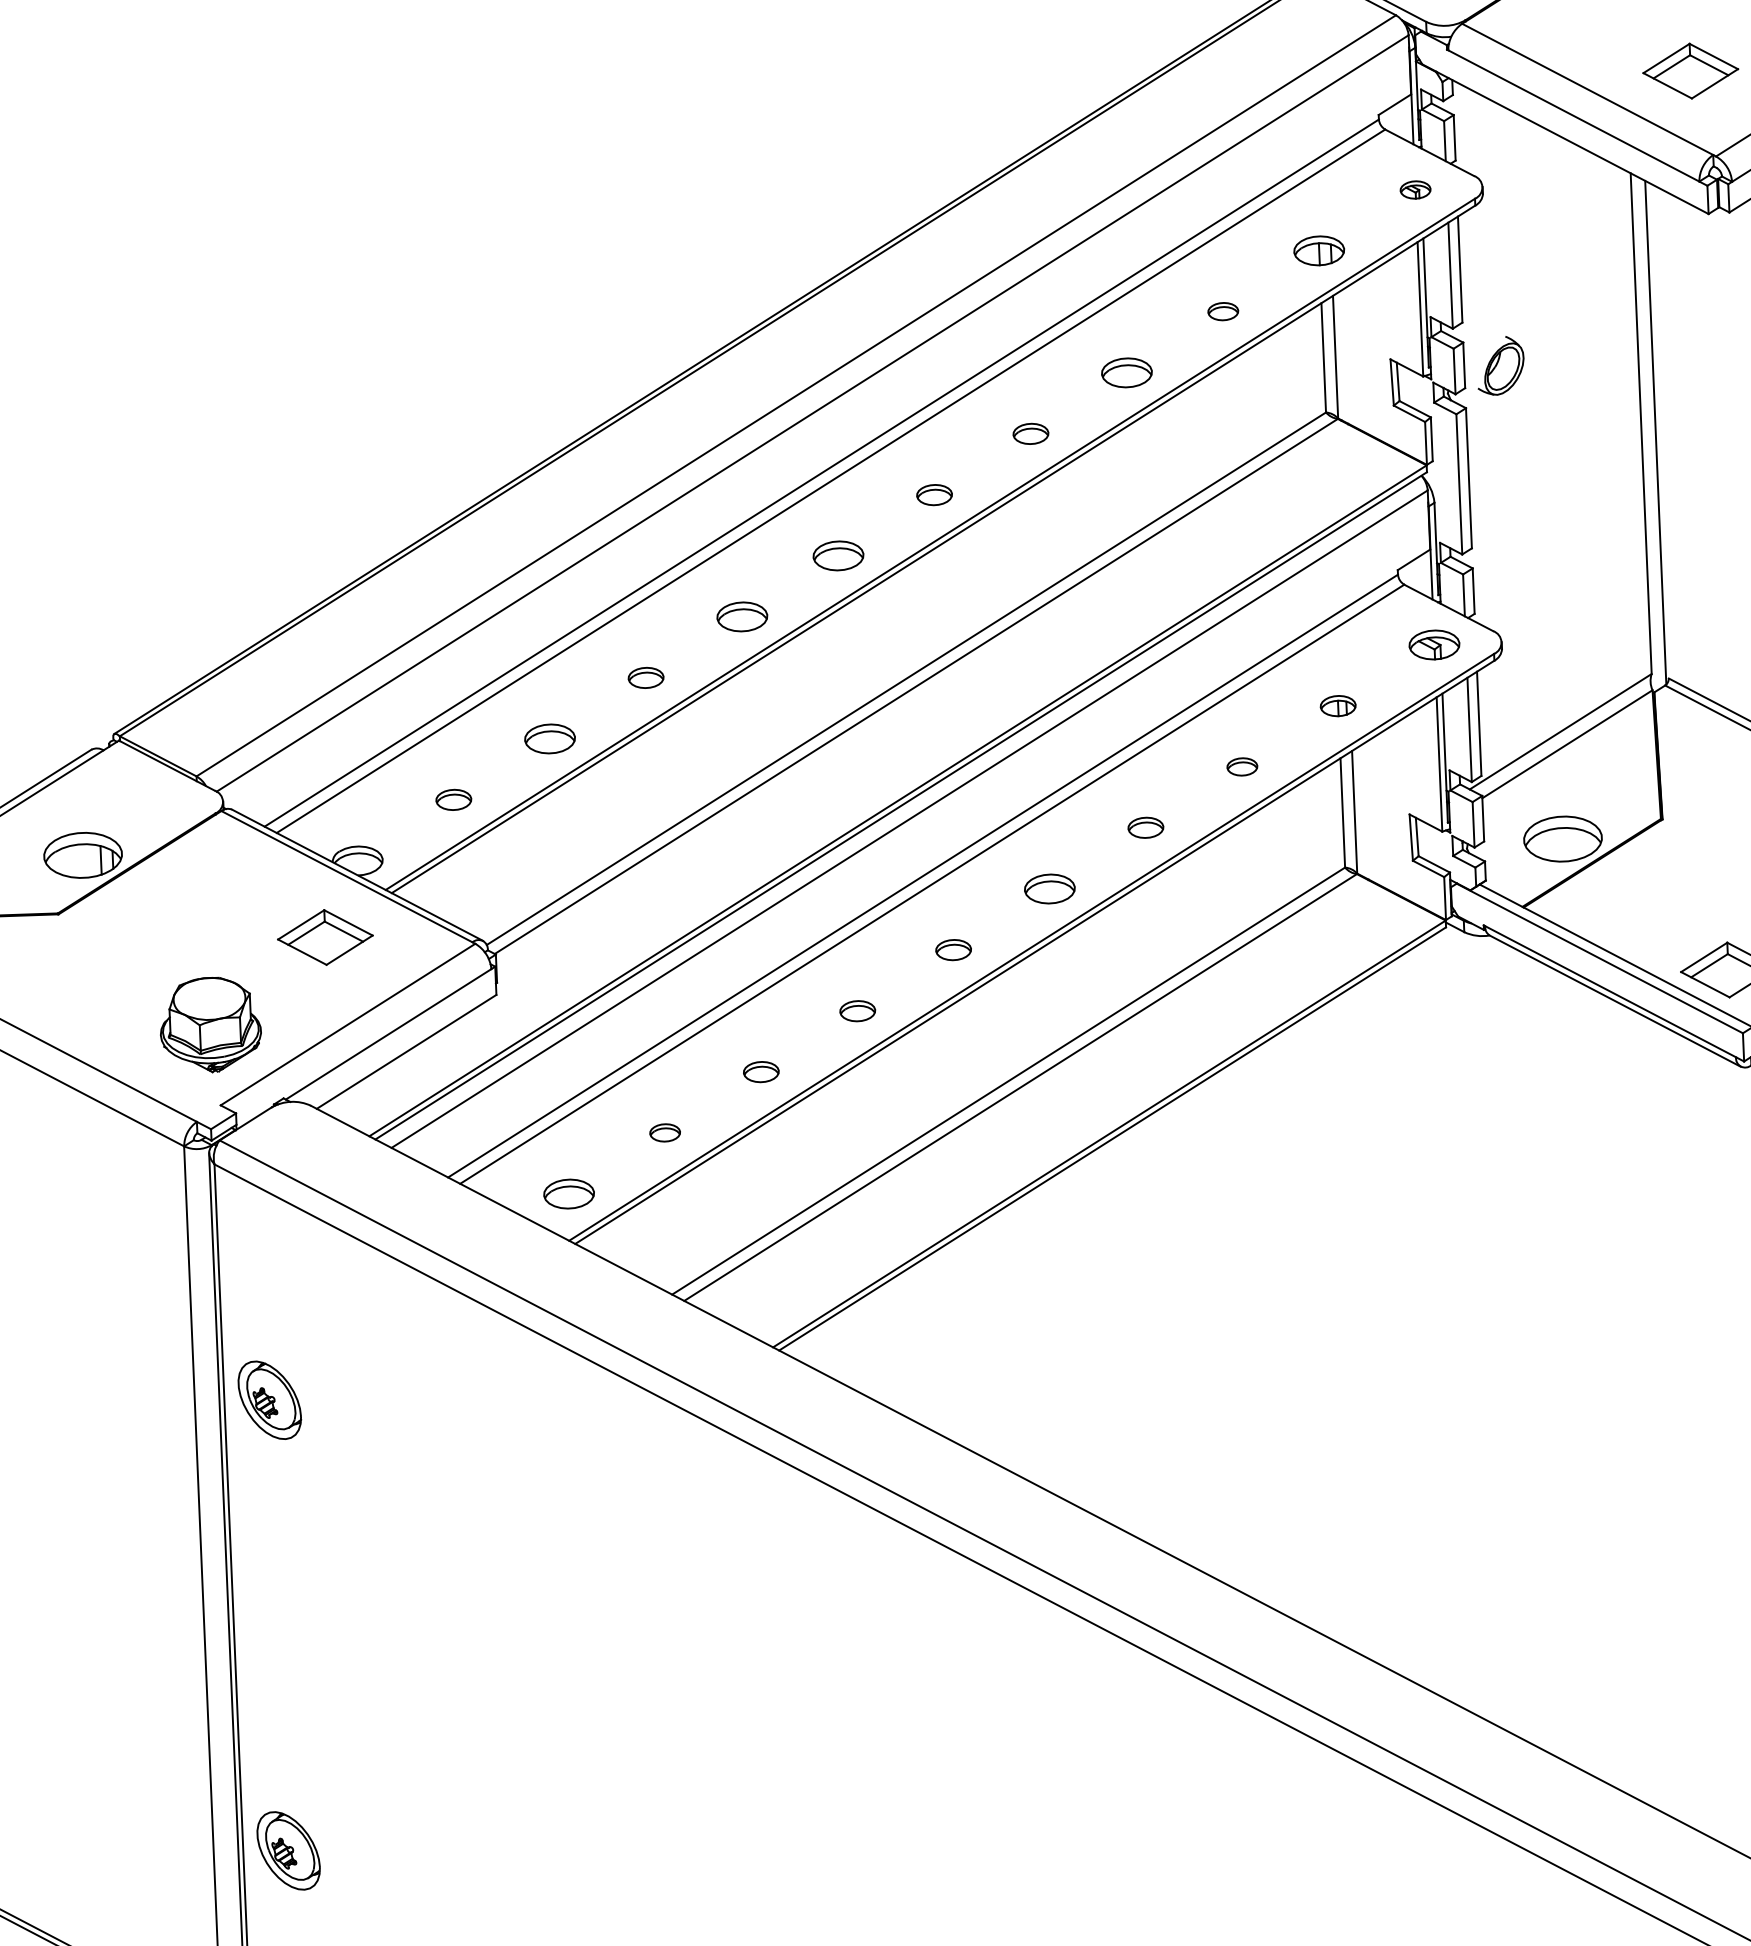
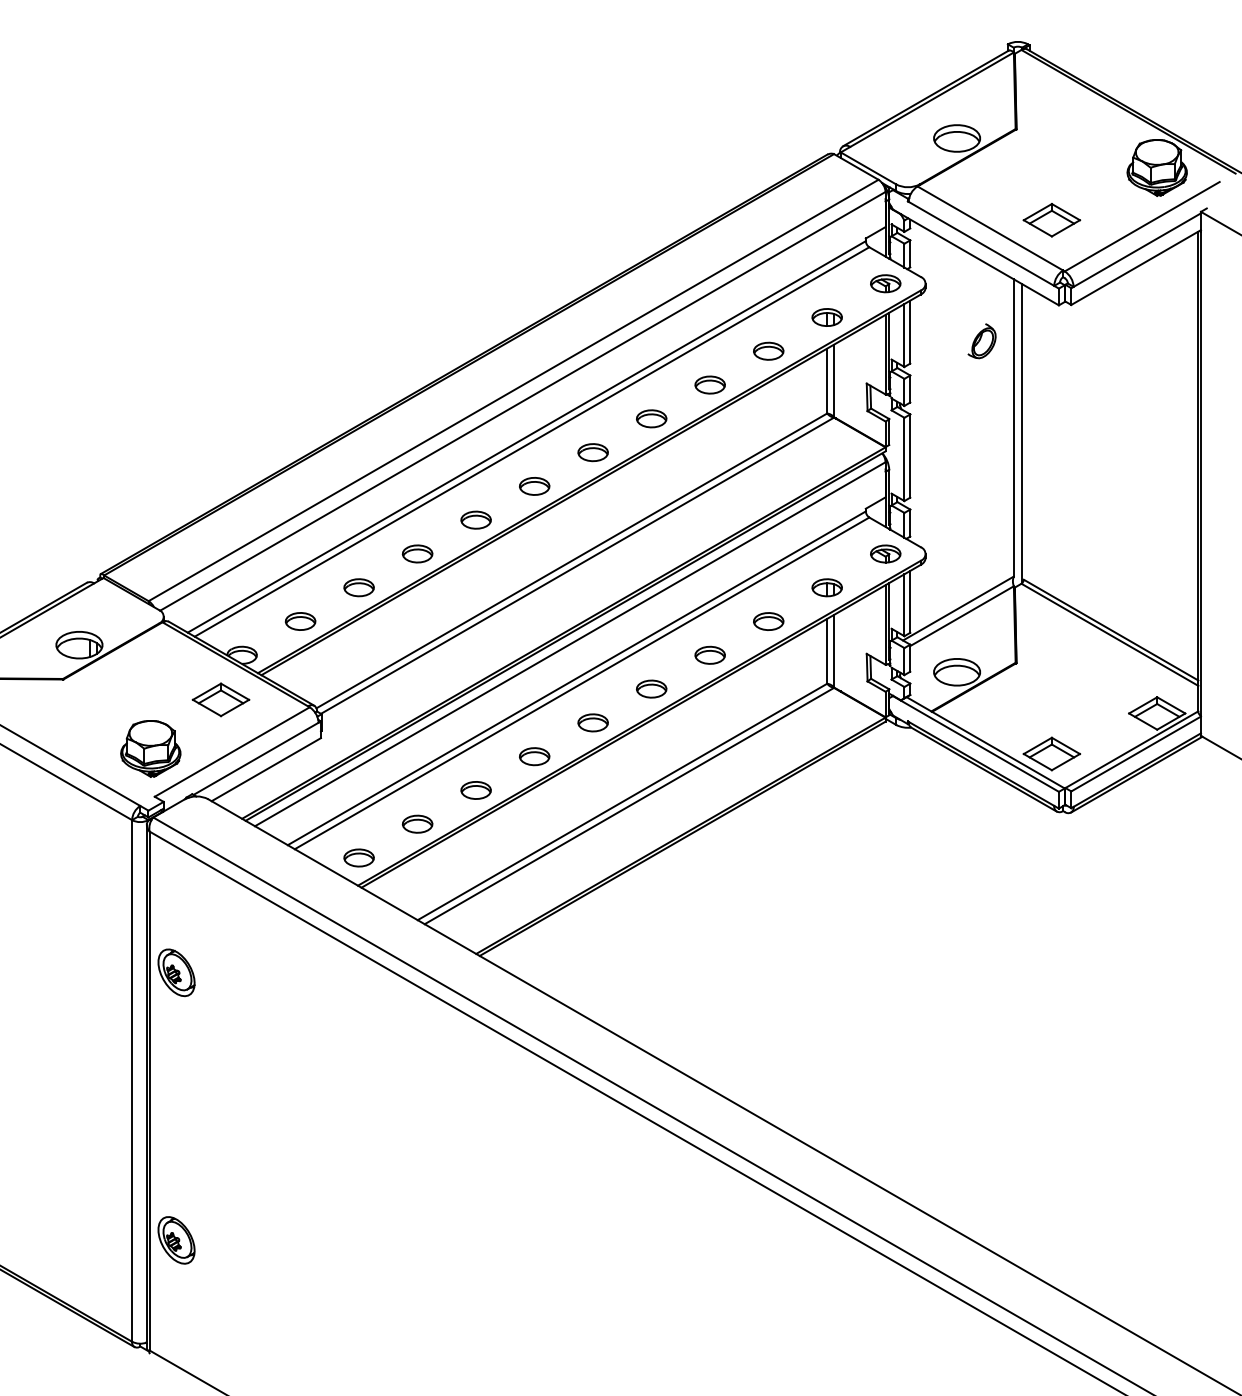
part: (1415, 189) -> (885, 283), size x1.67
part: (1222, 310) -> (768, 350), size x1.67
part: (1500, 366) -> (981, 341), moved
part: (1030, 433) -> (651, 418), size x1.43
part: (933, 494) -> (592, 452), size x1.43
part: (645, 677) -> (417, 553), size x1.43
part: (1337, 705) -> (826, 587), size x1.43
part: (1241, 766) -> (768, 621), size x1.67
part: (453, 799) -> (300, 621), size x1.43
part: (1144, 826) -> (709, 654), size x1.43
part: (952, 949) -> (592, 722), size x1.43
part: (857, 1010) -> (534, 756), size x1.43
part: (760, 1072) -> (475, 790), size x1.43
part: (664, 1131) -> (417, 823), size x1.67

